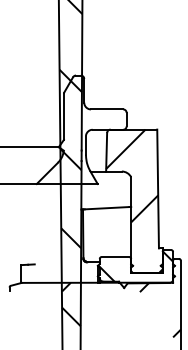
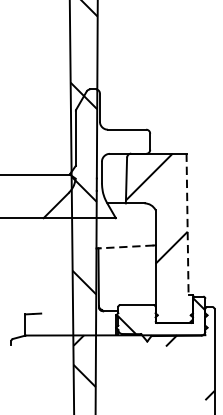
line: (158, 189) -> (188, 224), solid -> dashed
line: (106, 208) -> (126, 247), solid -> dashed

